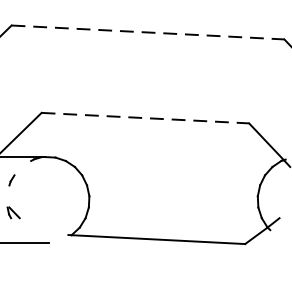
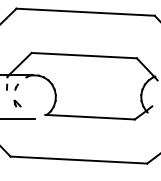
line: (149, 33) -> (86, 12), dashed -> solid
line: (145, 117) -> (84, 55), dashed -> solid

